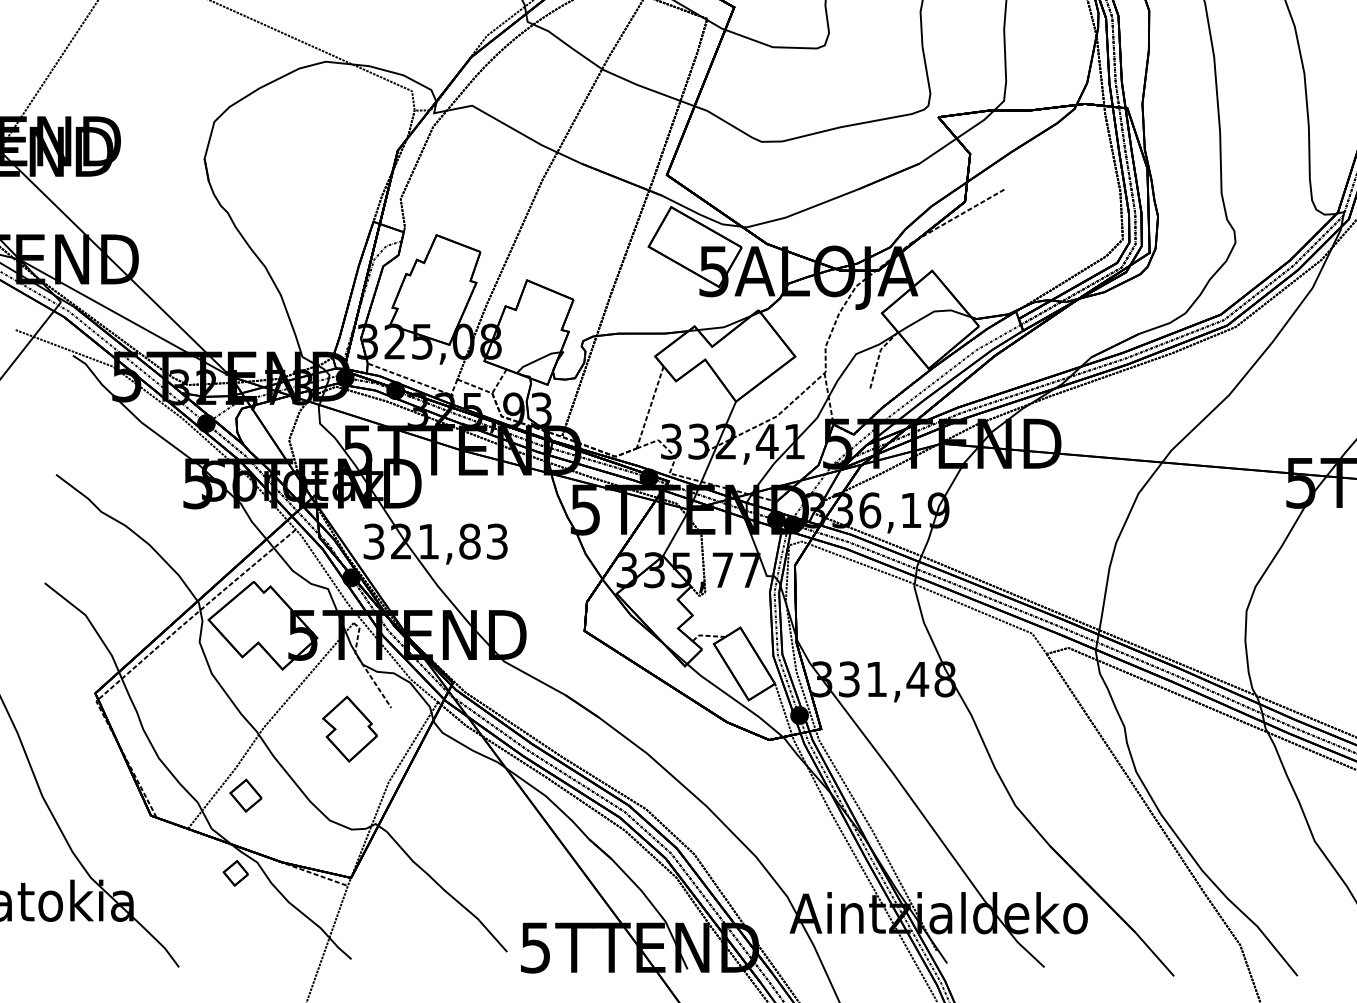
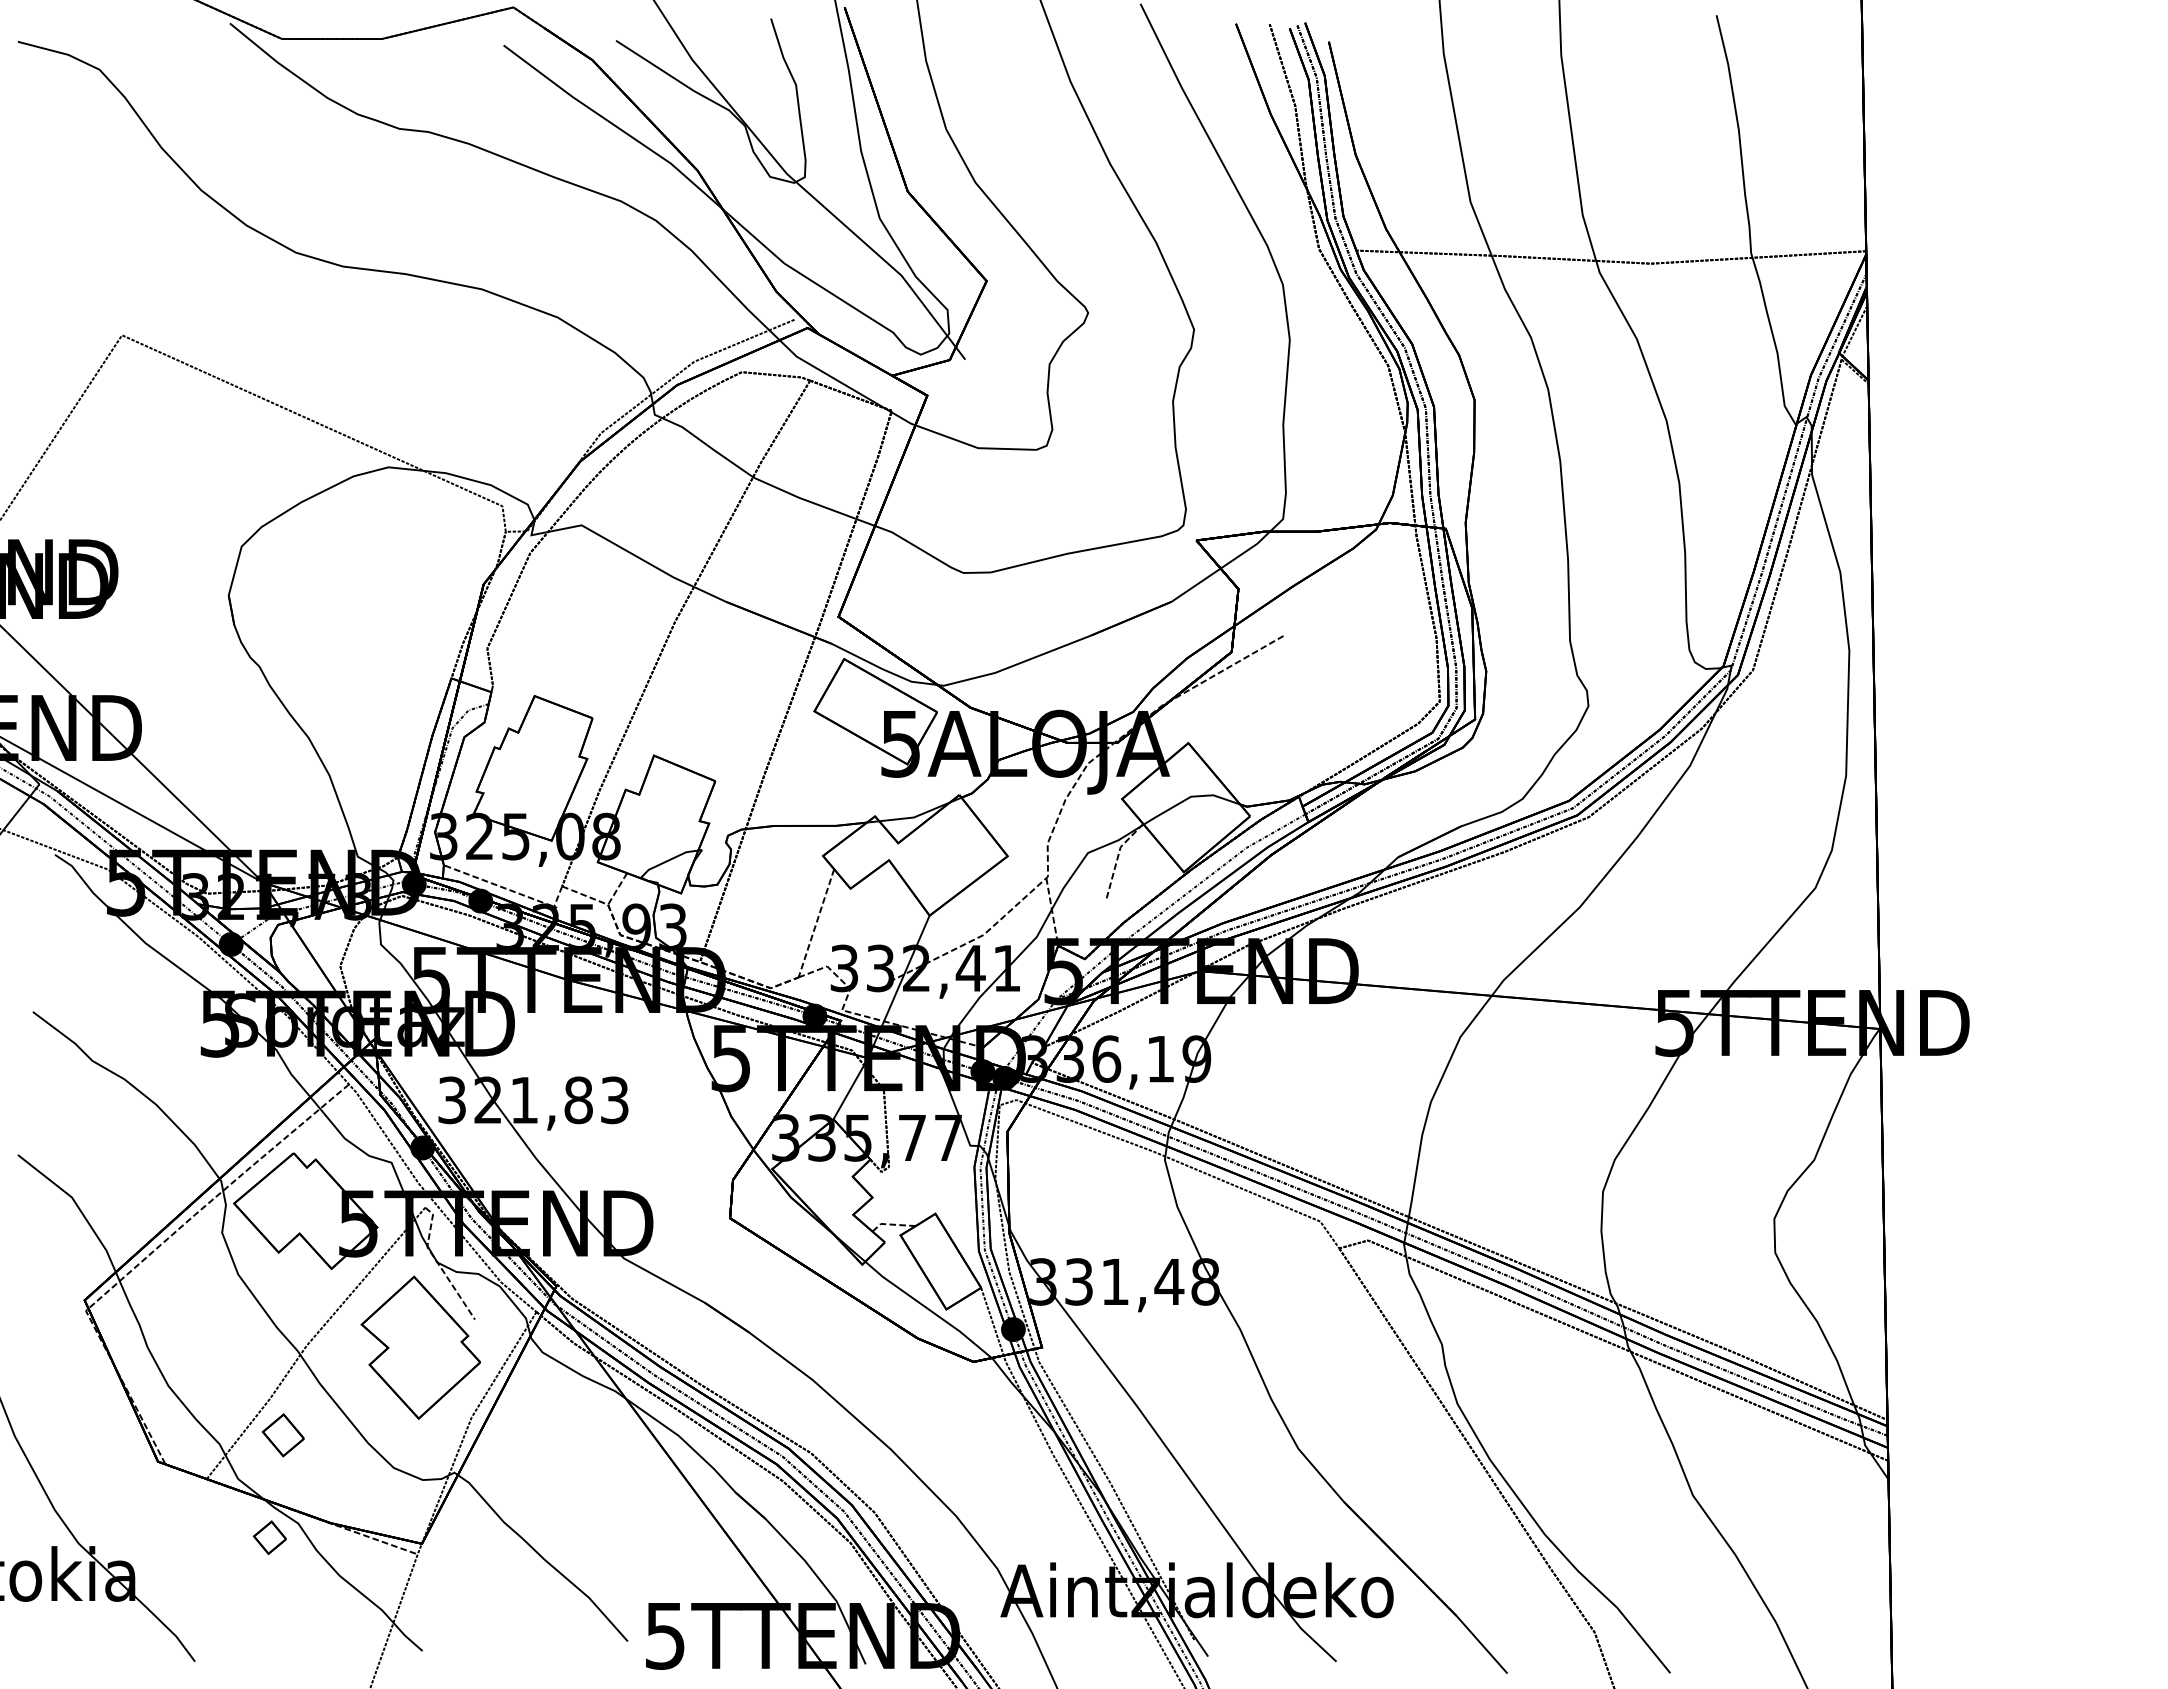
part: (349, 729) -> (420, 1347), size x1.67

